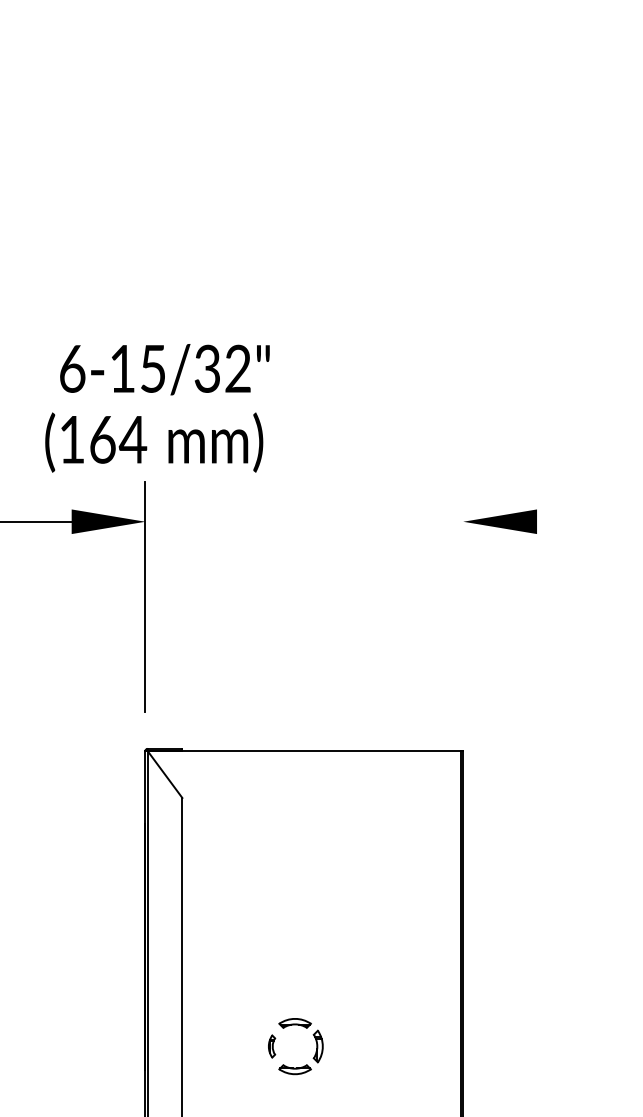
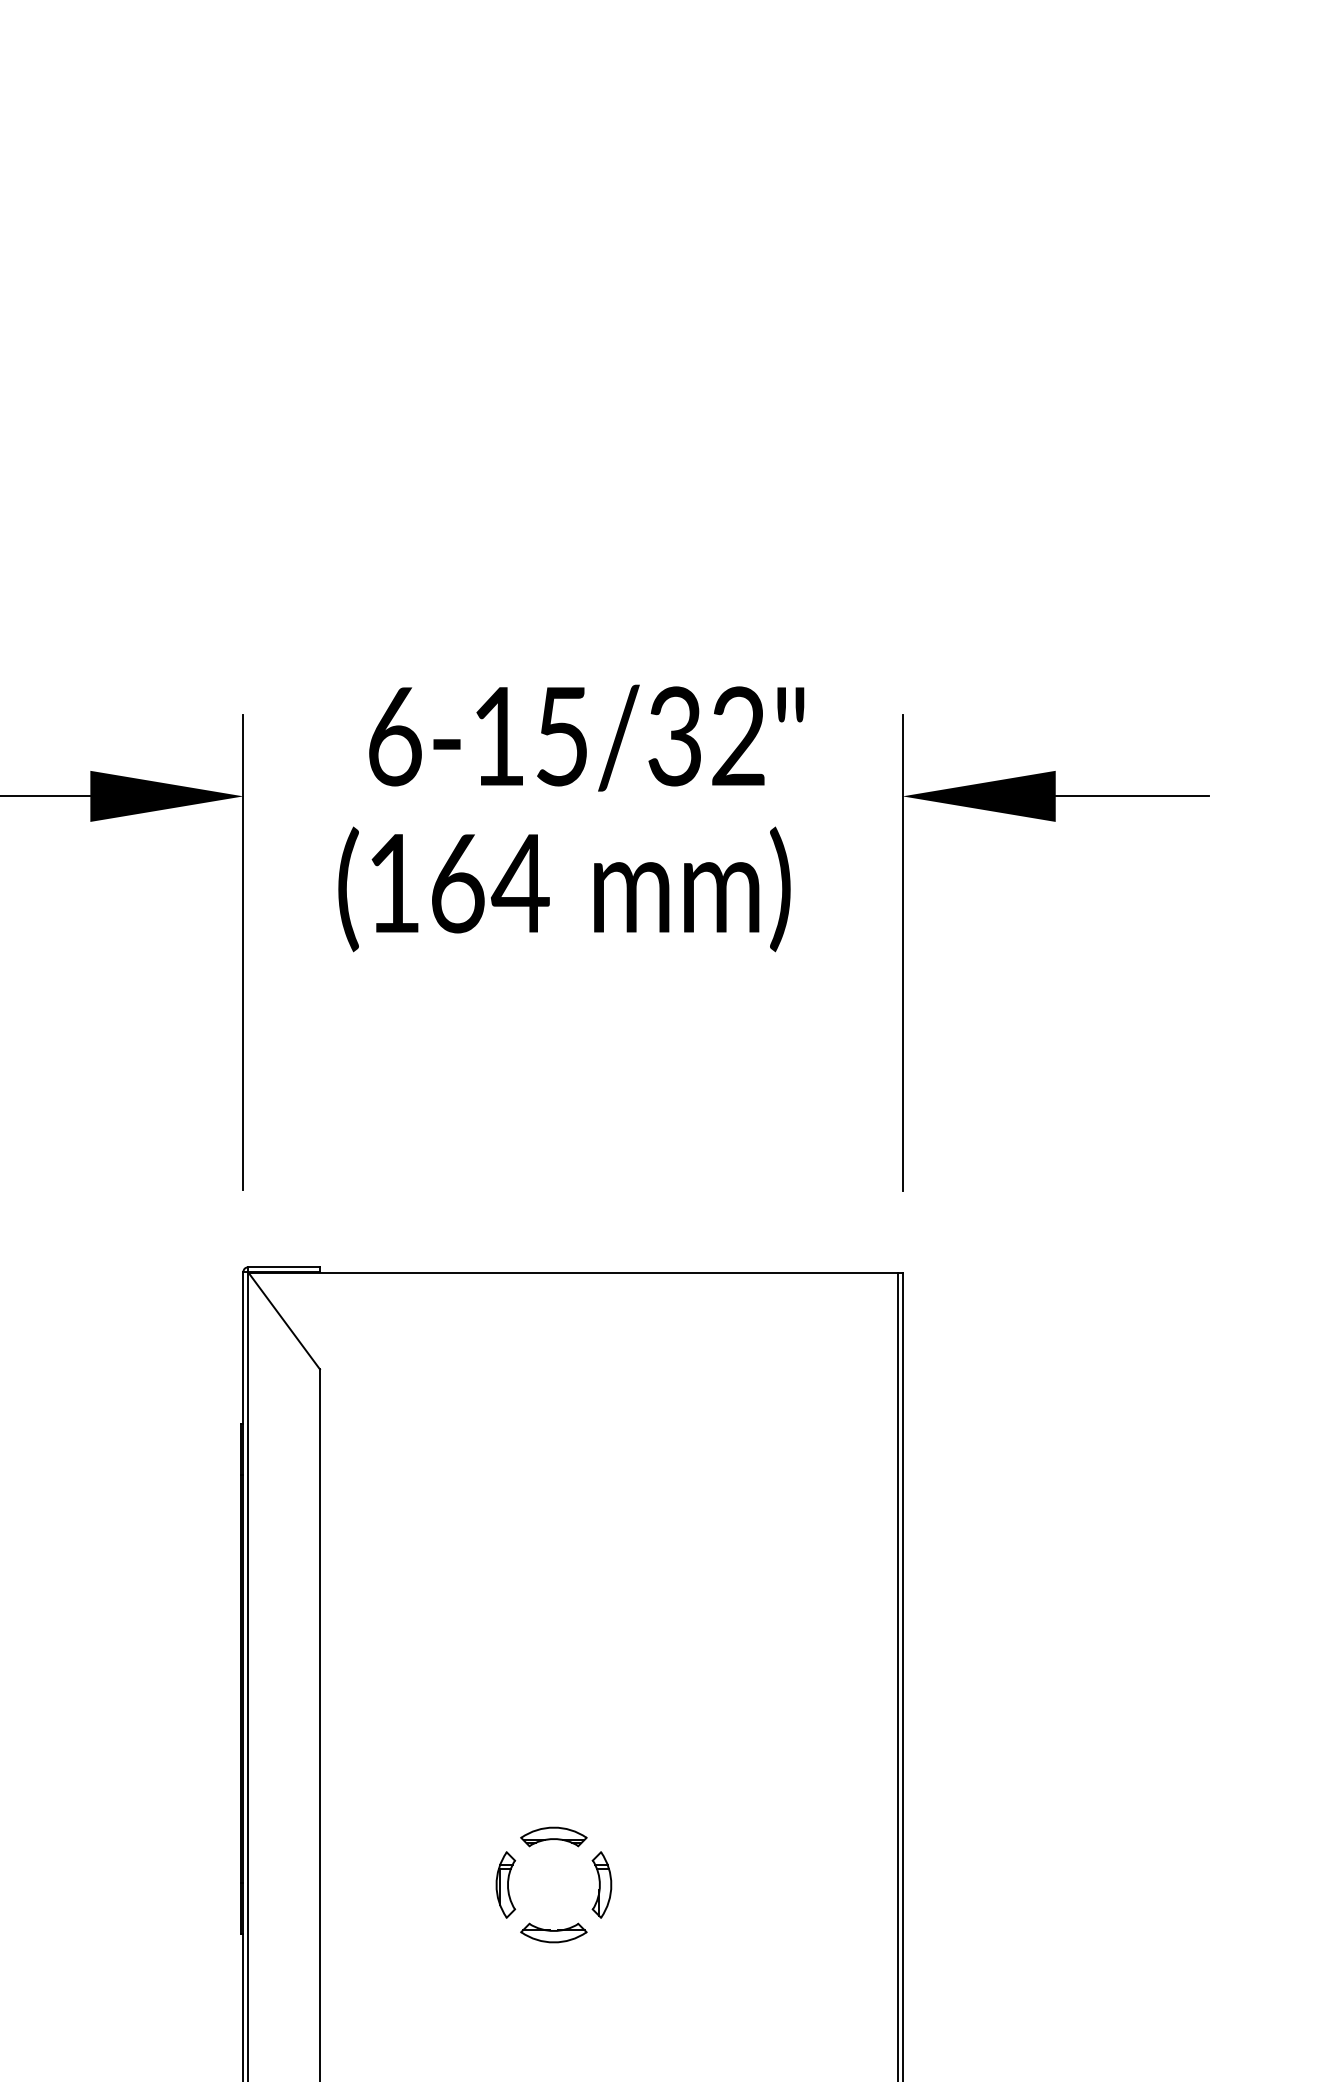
text: (157, 408) -> (571, 818), moved
line: (573, 521) -> (1131, 795), added
line: (463, 597) -> (903, 953), added
part: (271, 1046) -> (504, 1884), size x1.43

